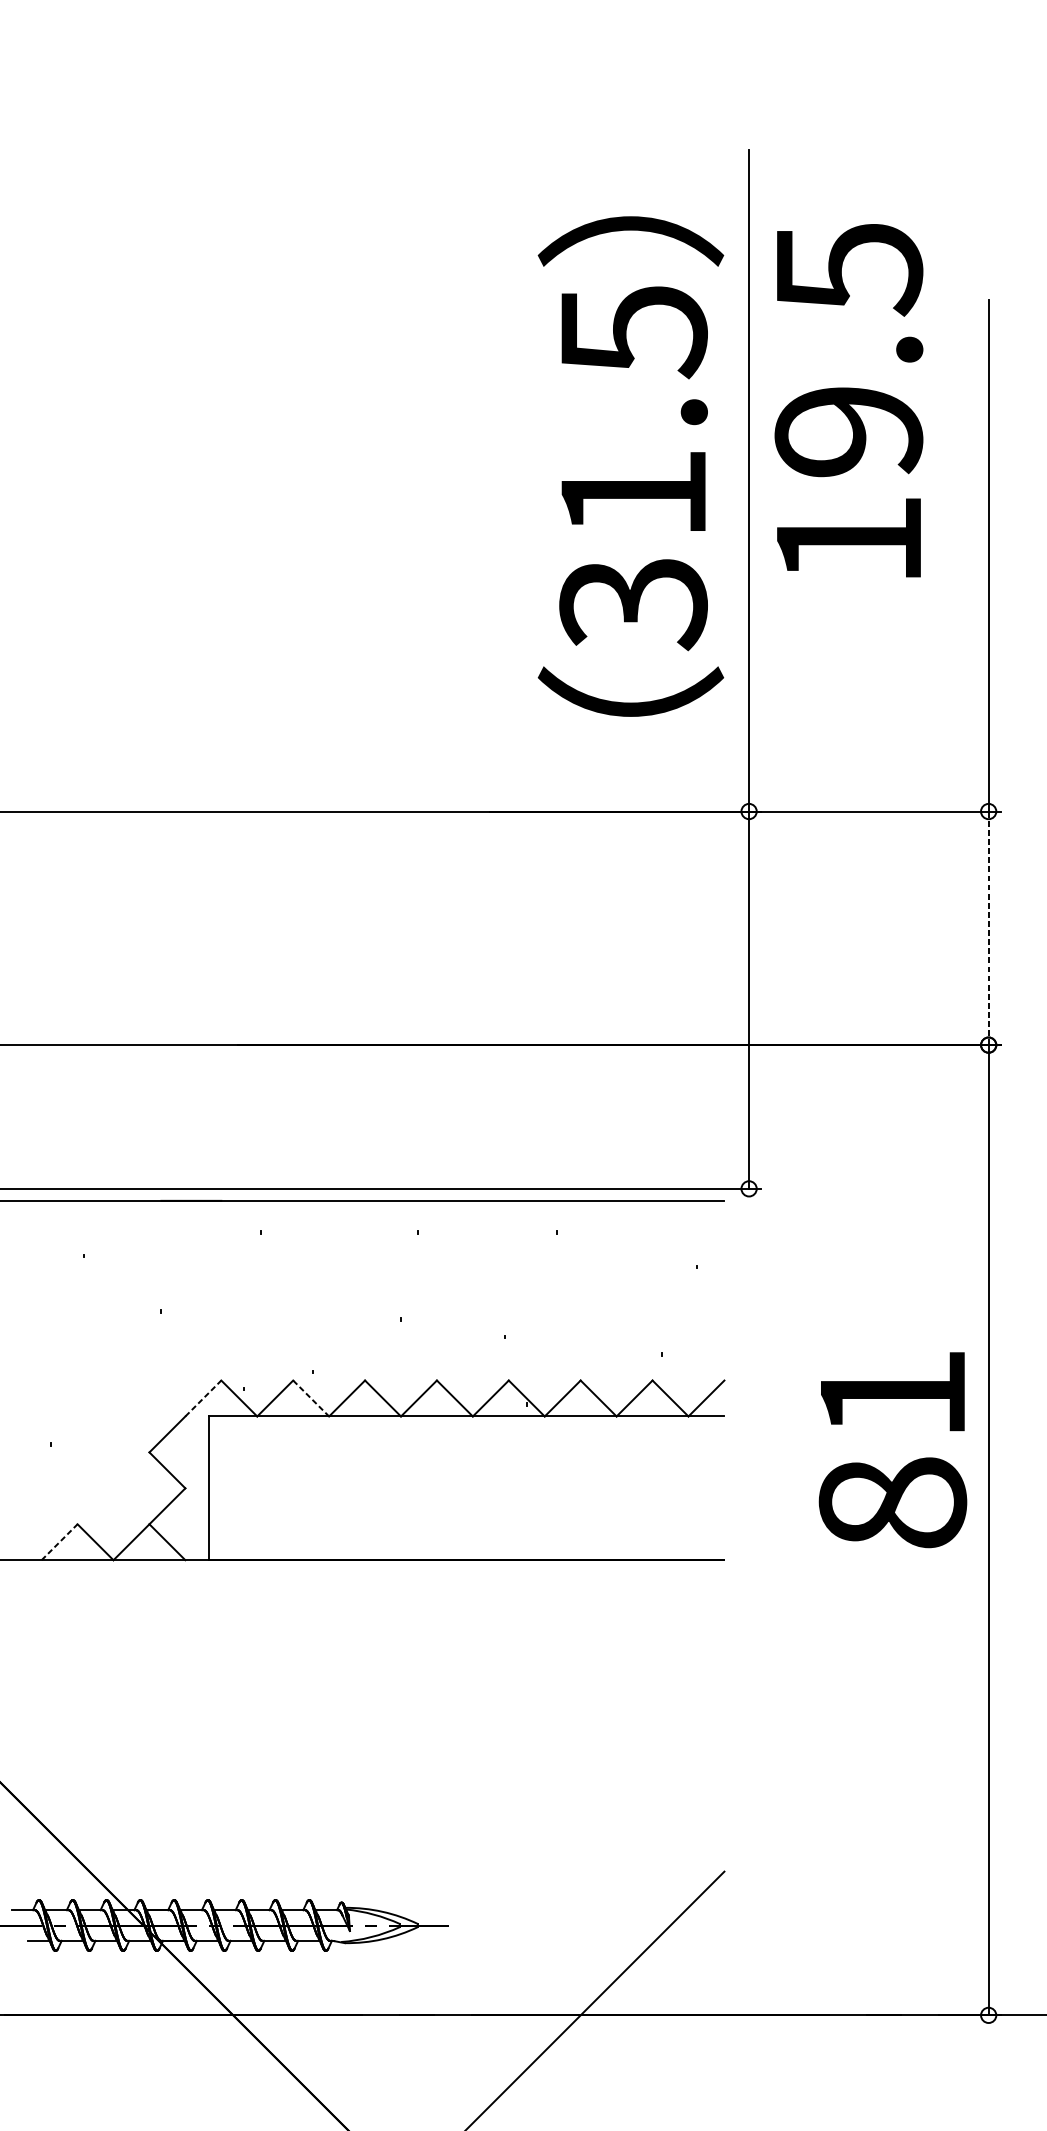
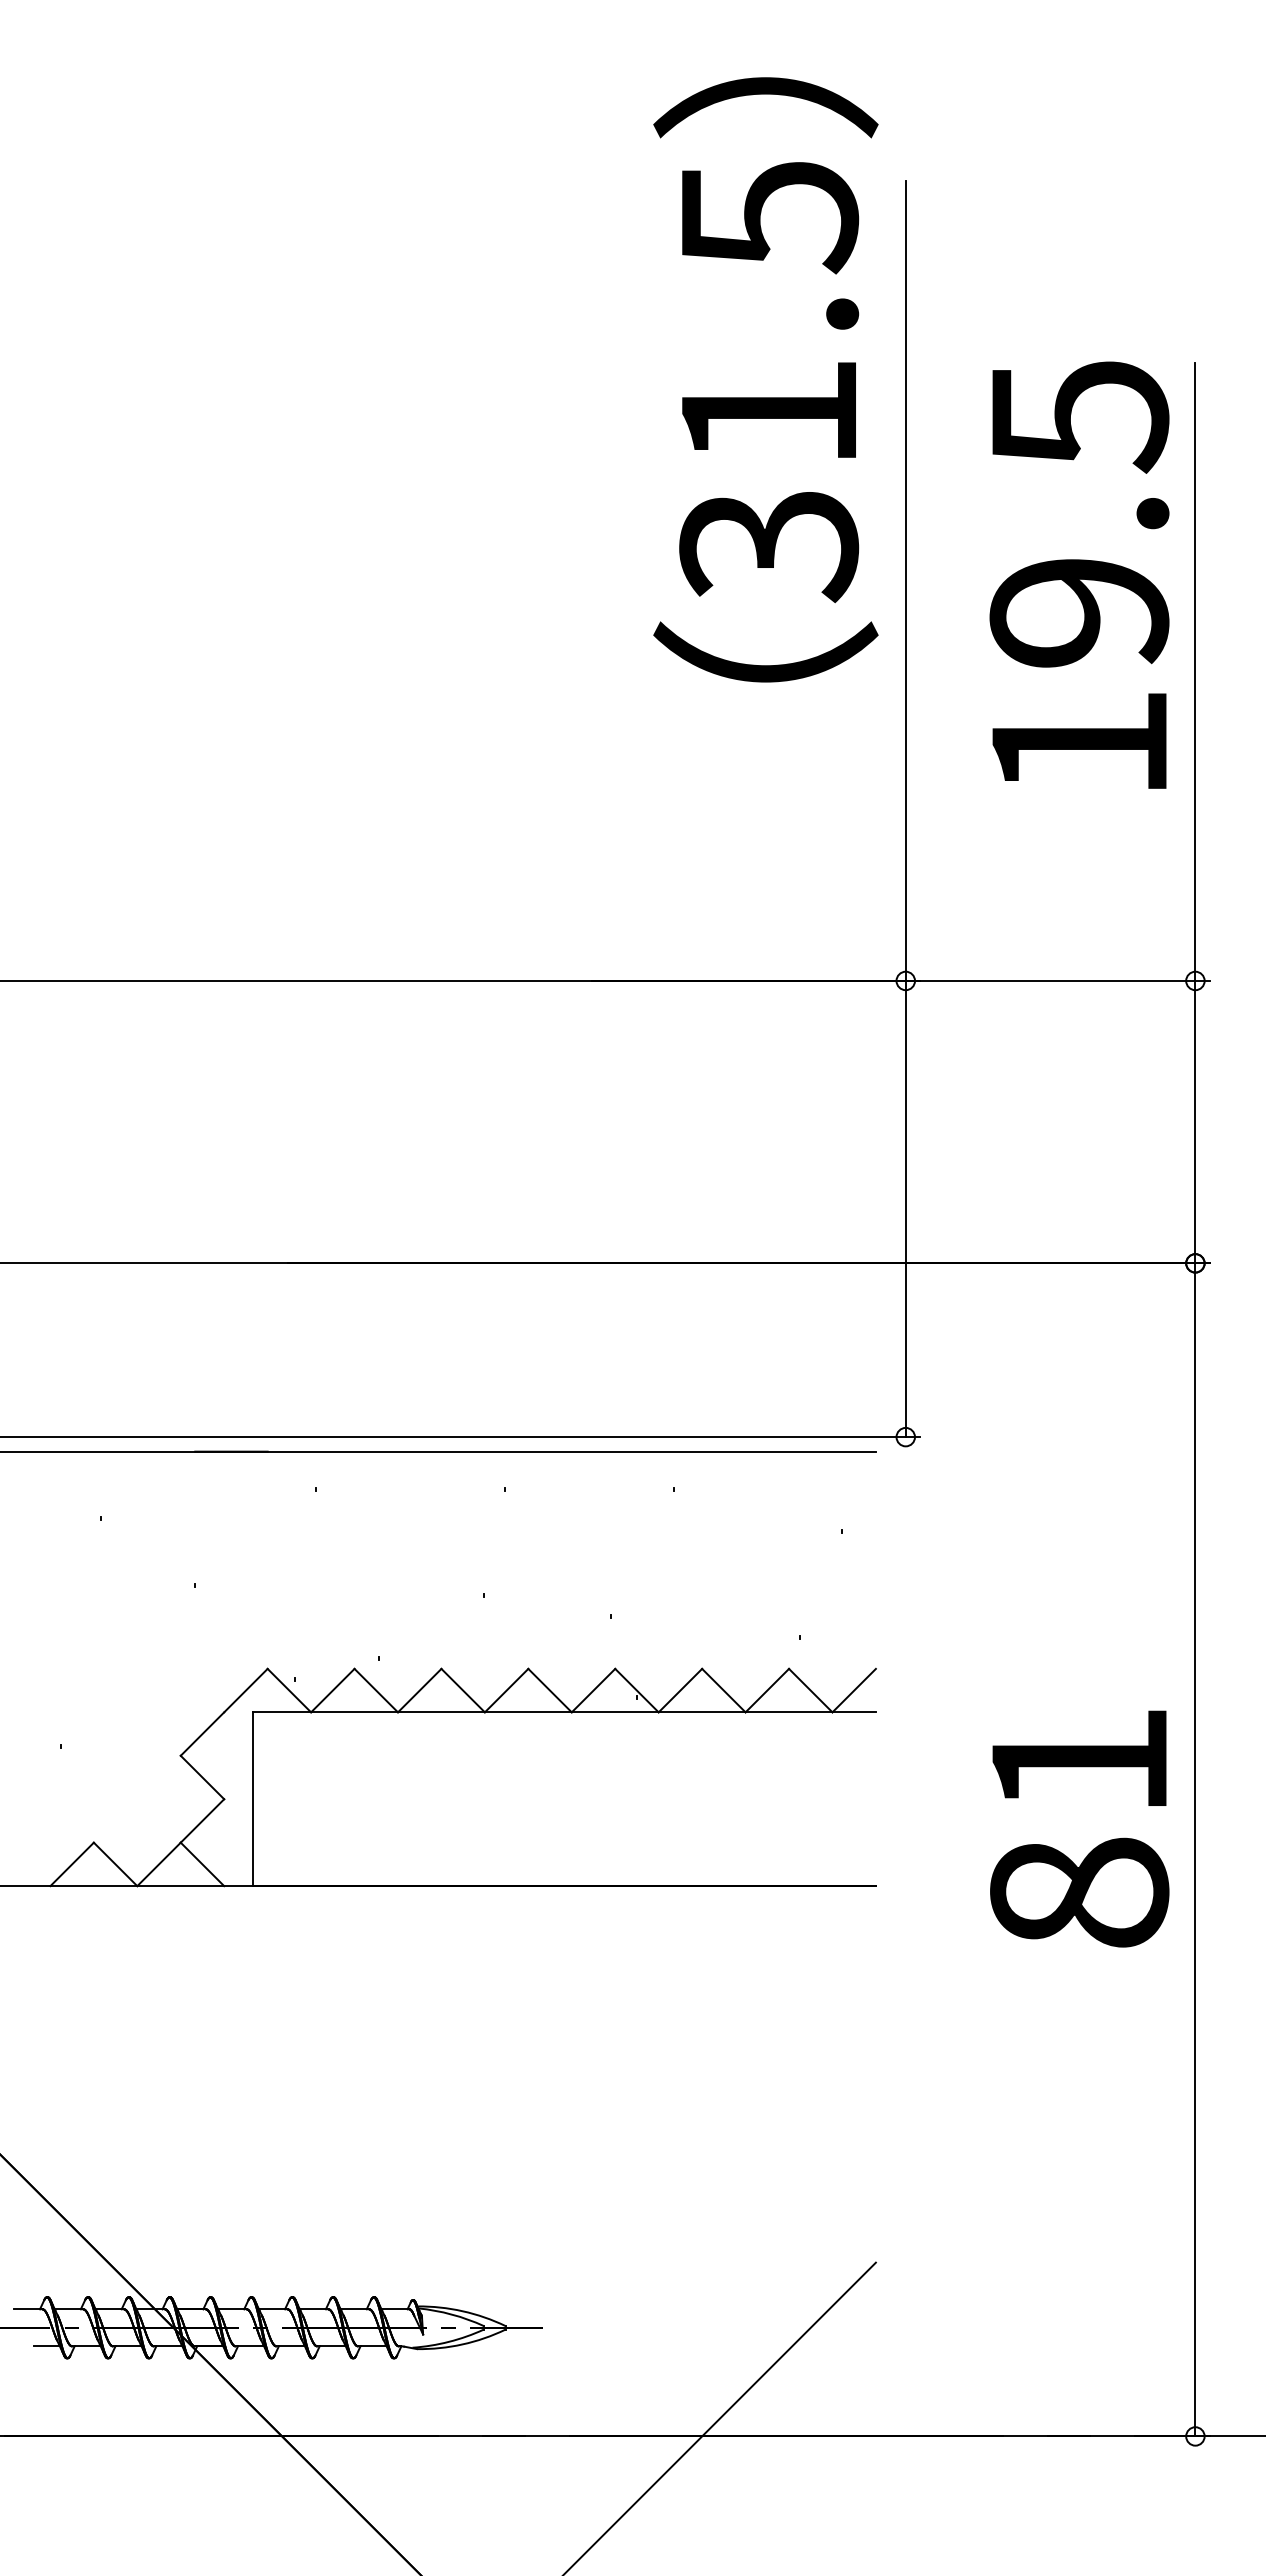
text: (848, 400) -> (1079, 574), moved
text: (630, 466) -> (765, 379), moved
line: (988, 927) -> (1195, 1121), dashed -> solid
line: (202, 1398) -> (245, 1690), dashed -> solid
line: (311, 1398) -> (376, 1690), dashed -> solid
text: (892, 1449) -> (1079, 1828), moved
line: (59, 1542) -> (72, 1864), dashed -> solid

